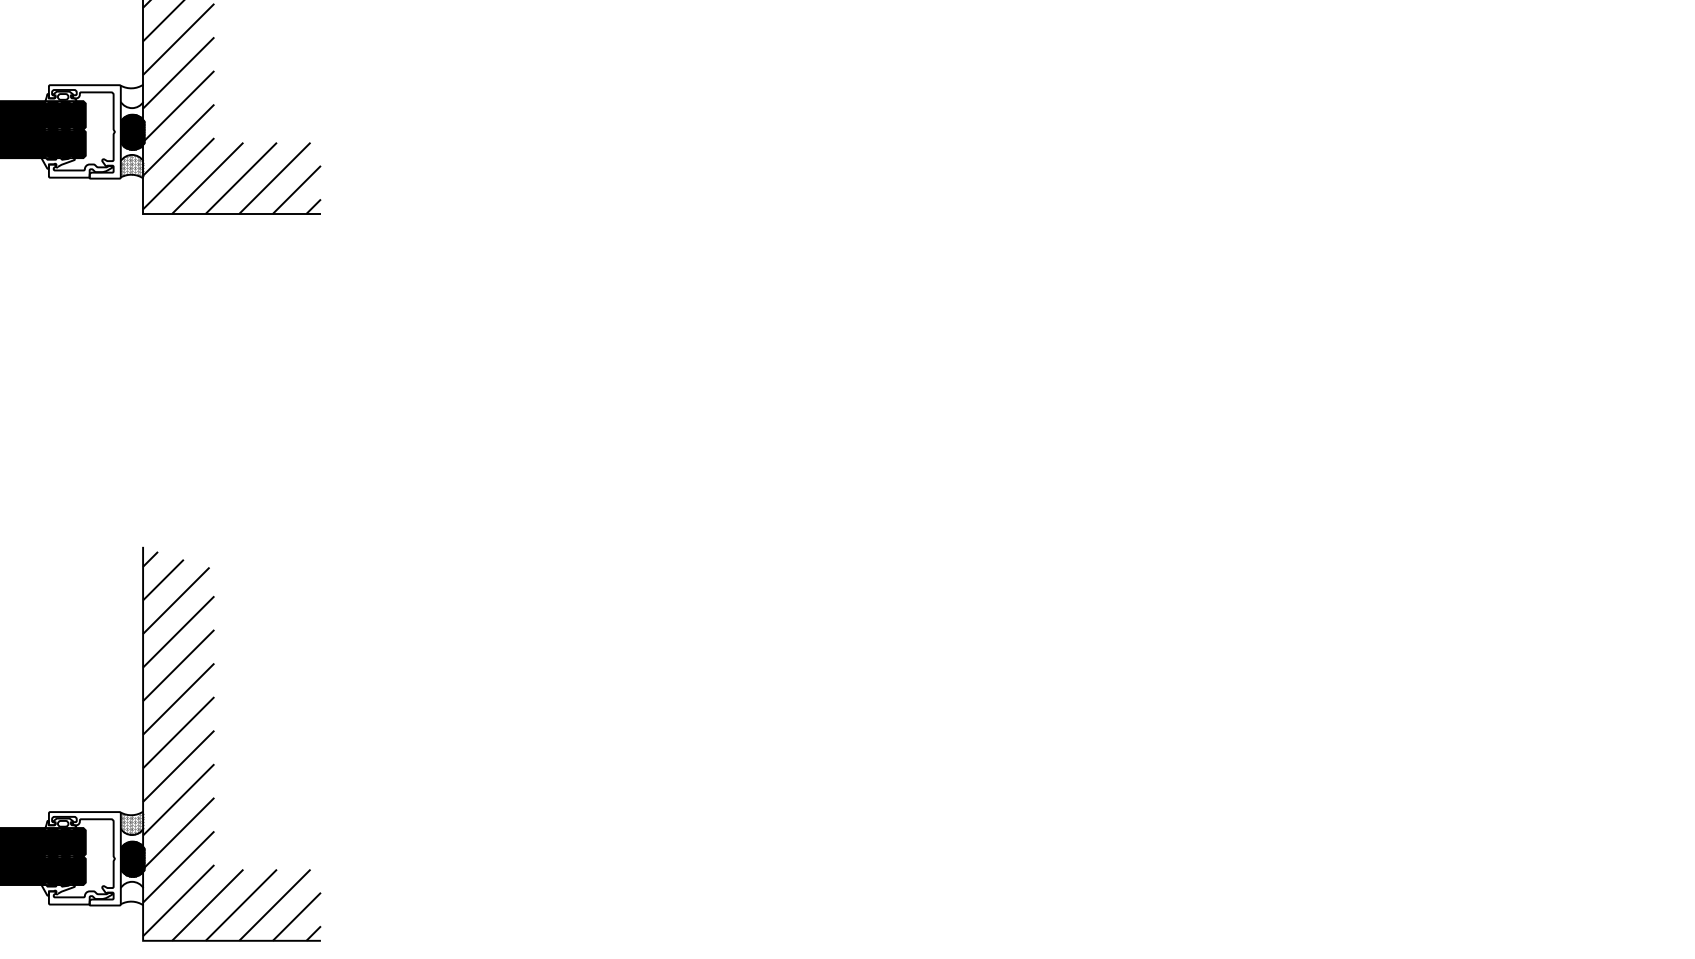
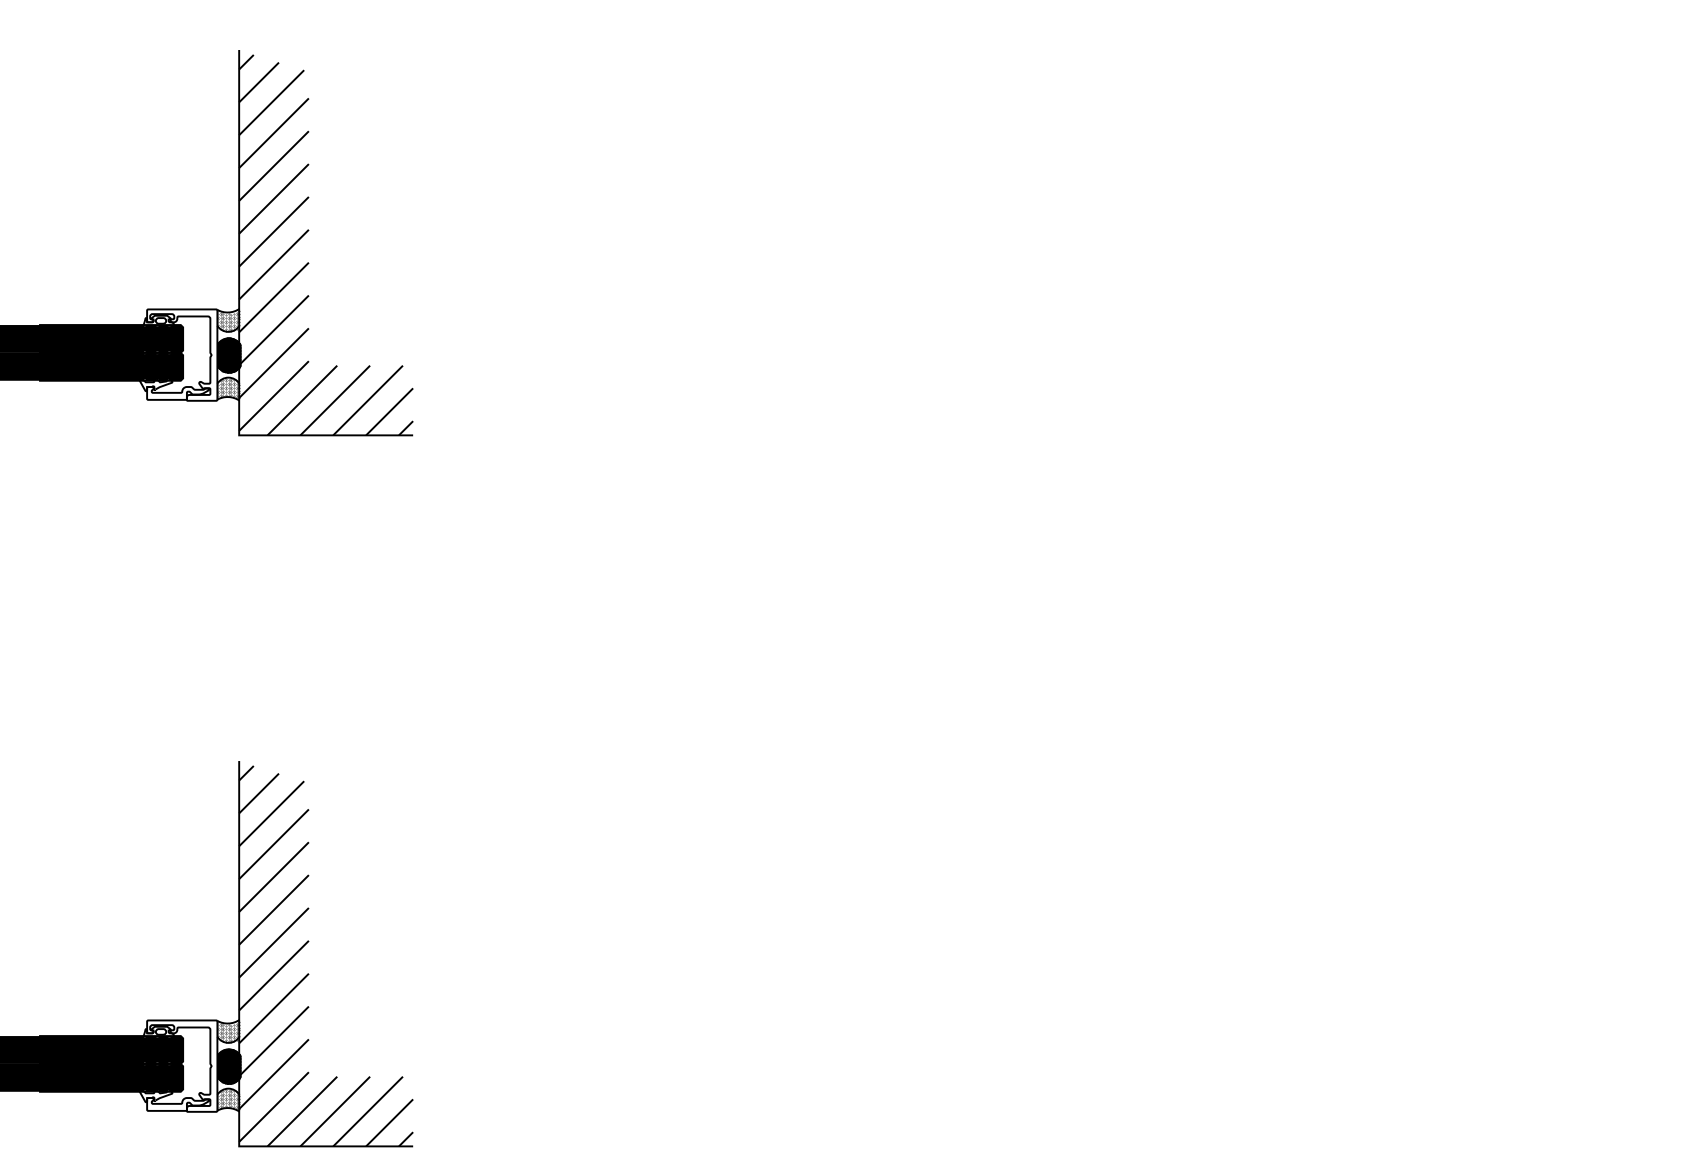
hatch: (132, 97) -> (228, 321), added
hatch: (132, 892) -> (228, 1099), added

